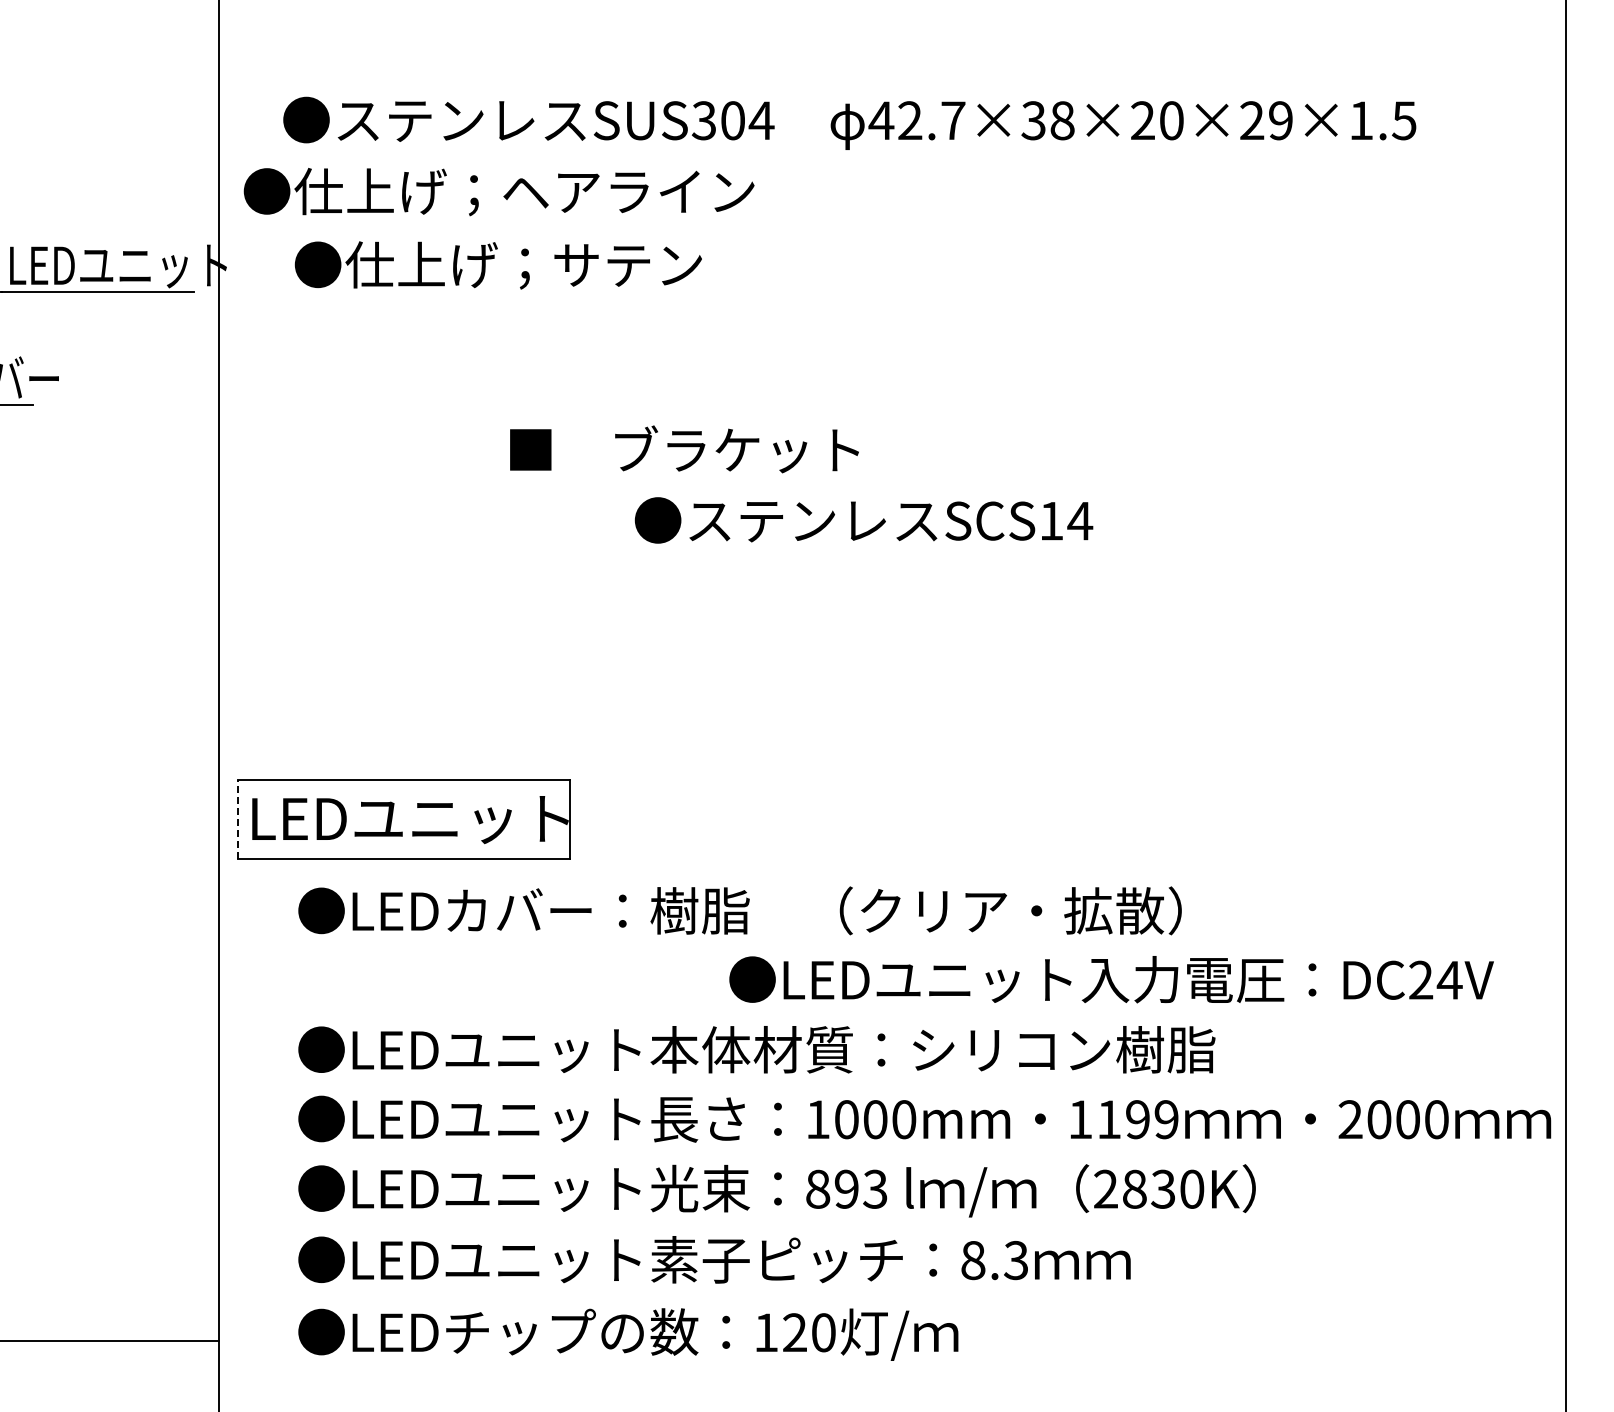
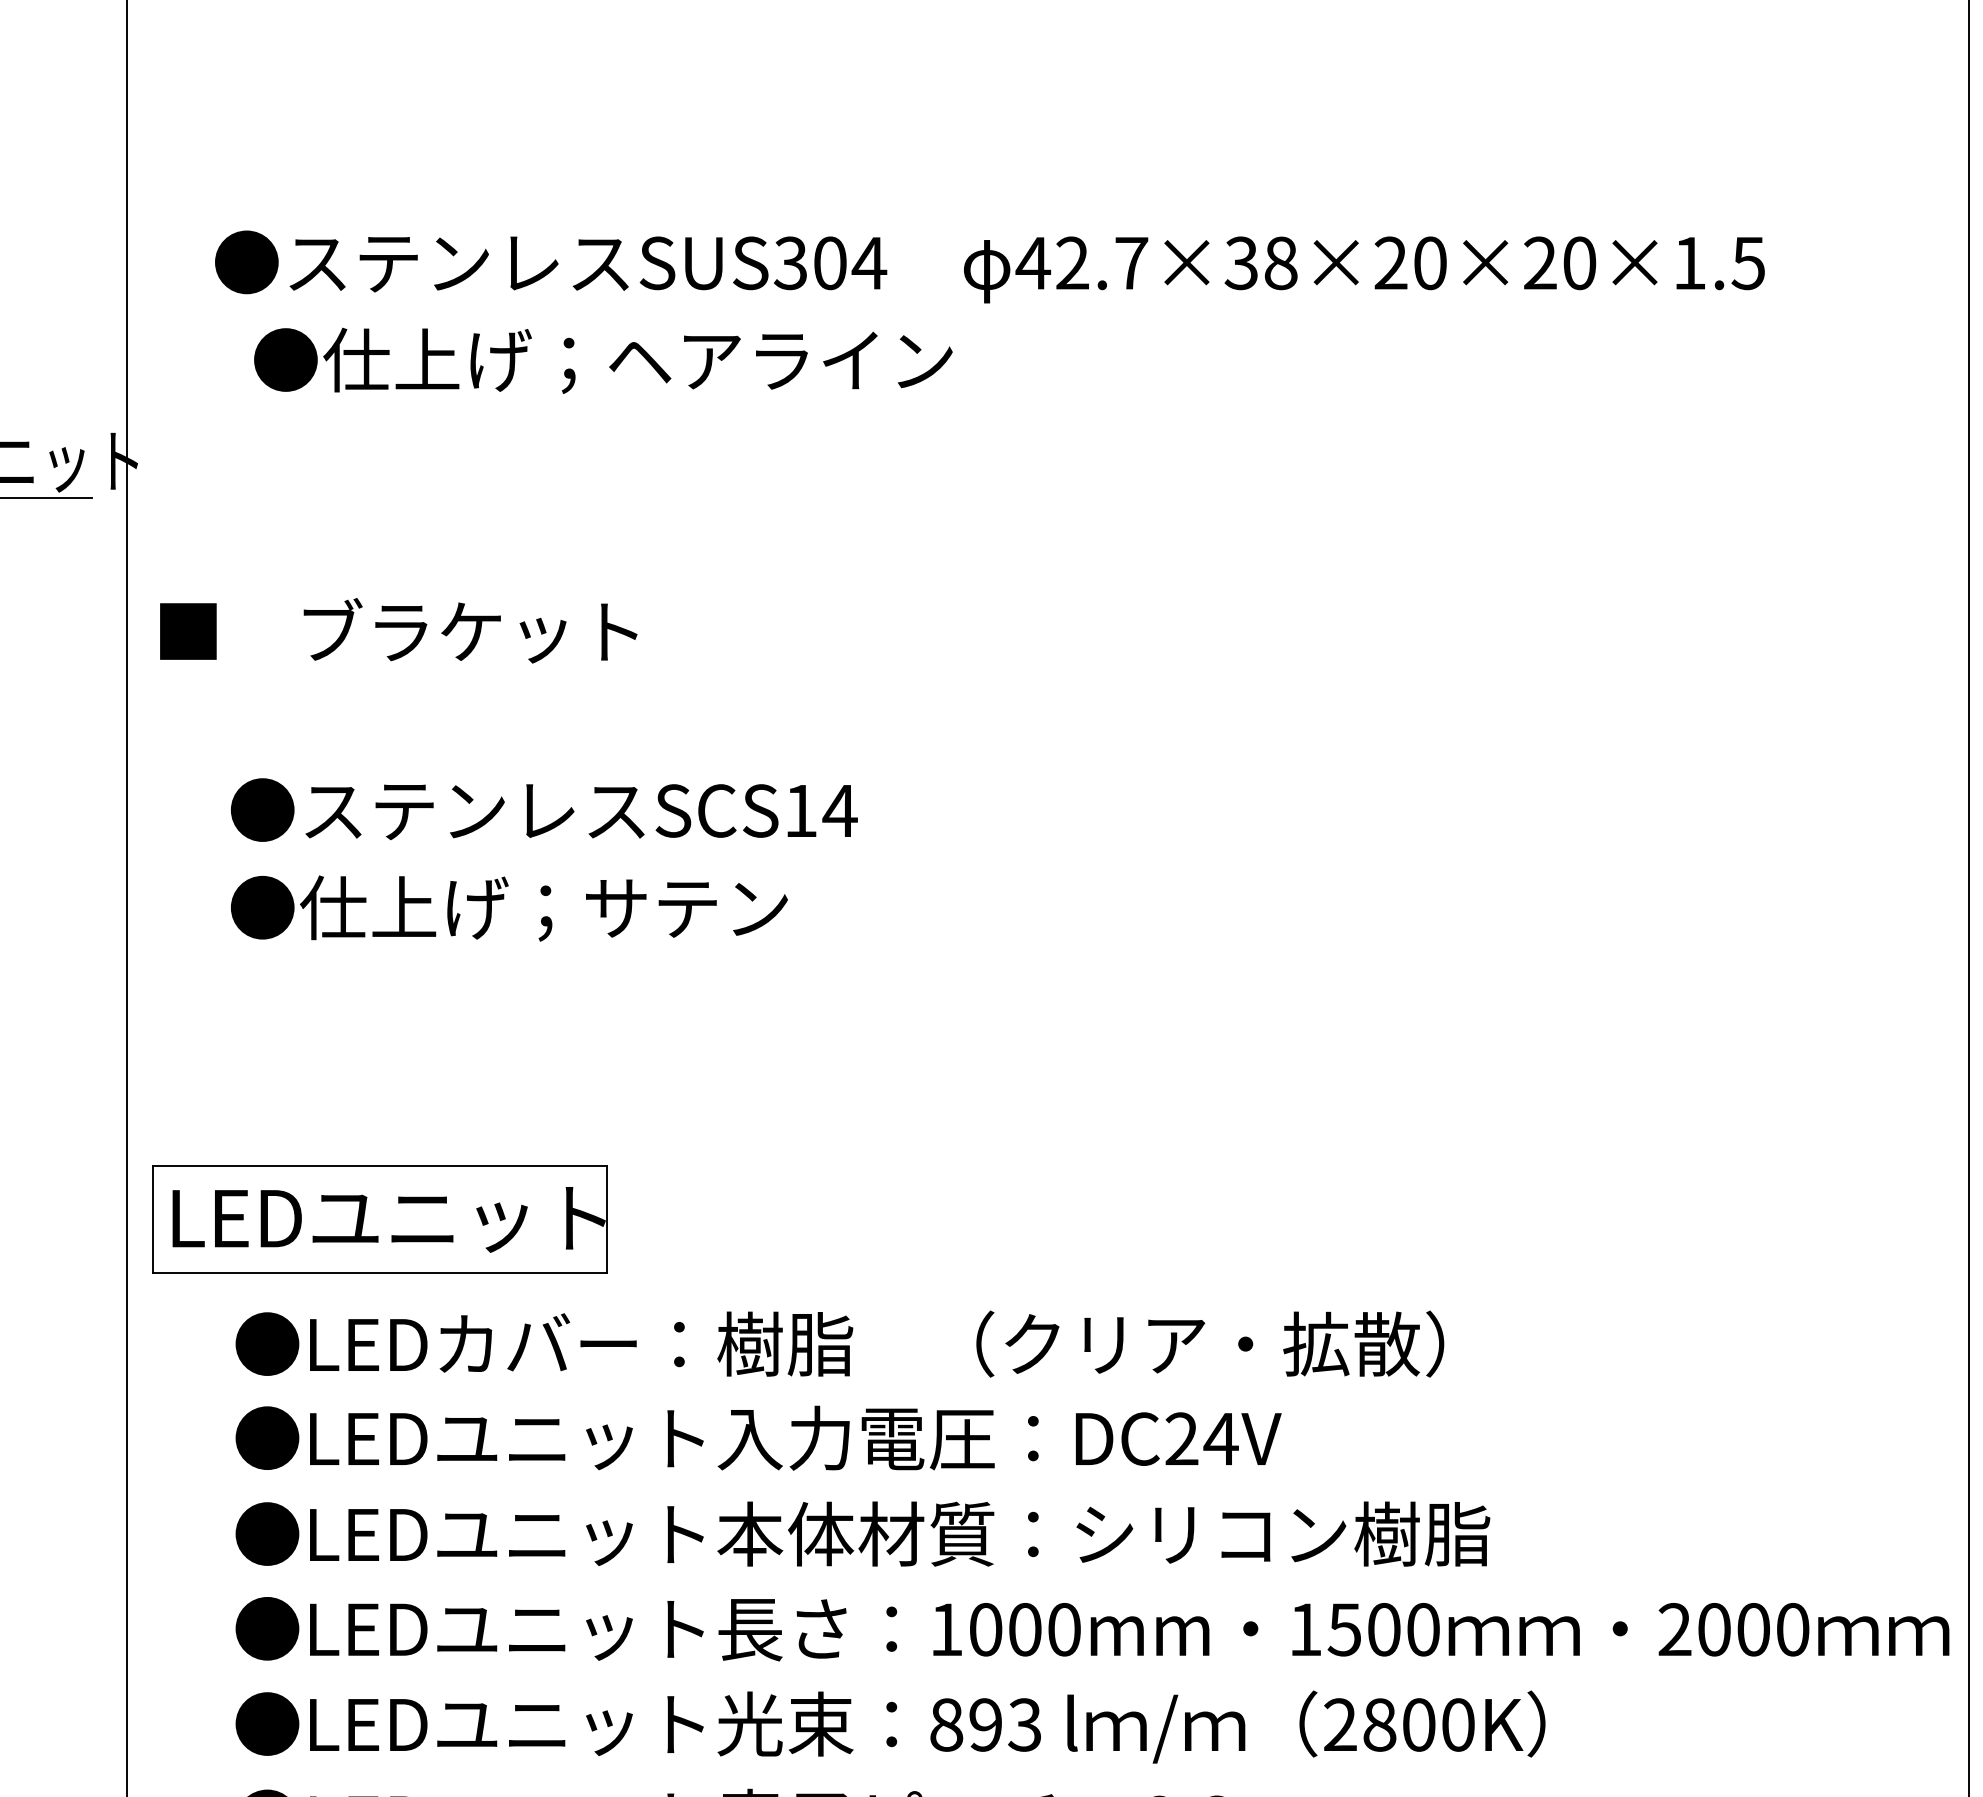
text: (1280, 120) -> (1579, 262), 42.7×38×20×29×1.5 -> 42.7×38×20×20×1.5
text: (498, 192) -> (602, 361), moved
text: (497, 265) -> (508, 908), moved
text: (684, 449) -> (398, 630), moved
text: (863, 520) -> (543, 810), moved
line: (237, 818) -> (152, 1217), dashed -> solid
text: (1111, 979) -> (758, 1437), moved
text: (1137, 1119) -> (1383, 1629), 1199 -> 1500
text: (1163, 1188) -> (1419, 1723), 2830K -> 2800K

